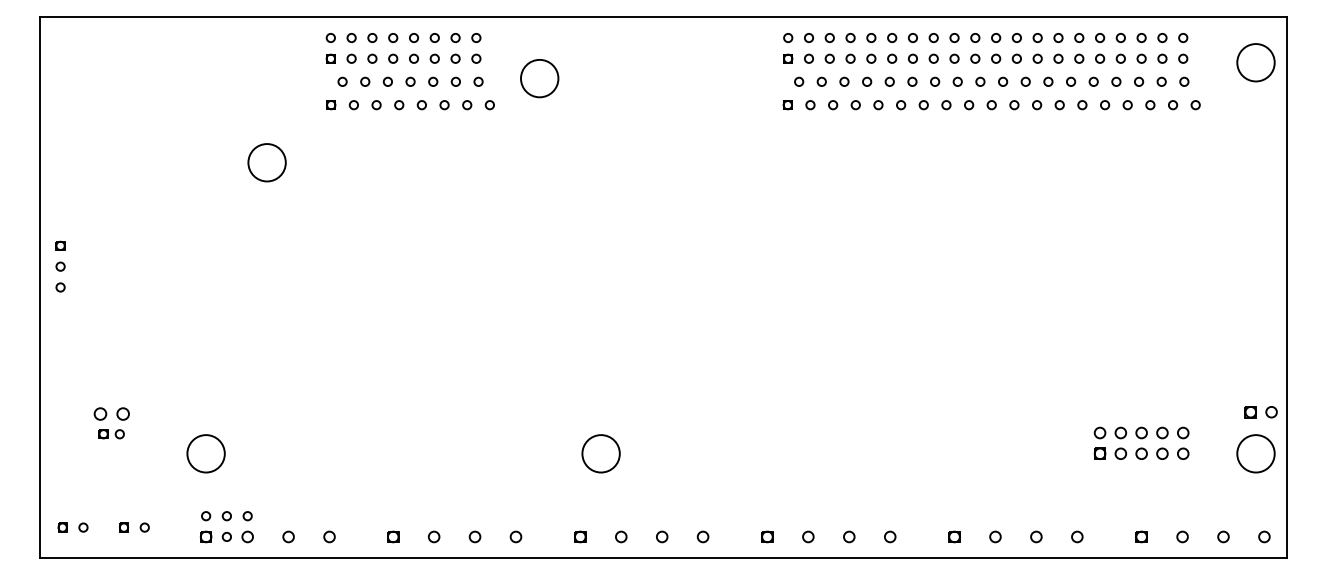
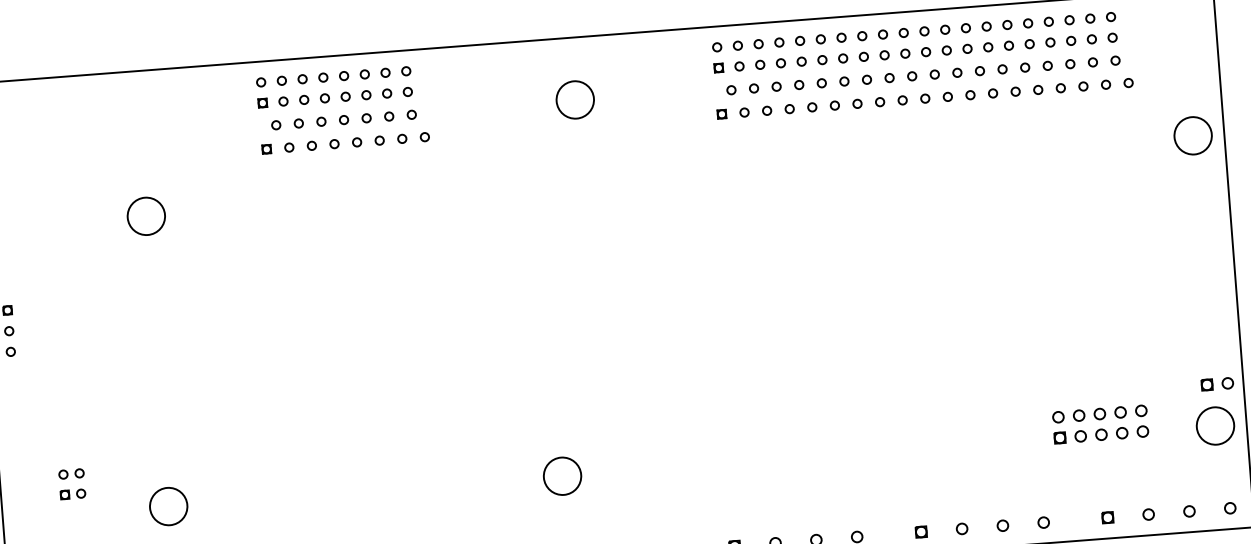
circle: (1255, 62) -> (1192, 135), moved
circle: (539, 78) -> (575, 99), moved
circle: (266, 162) -> (145, 216), moved
part: (111, 413) -> (71, 473), size x0.71

